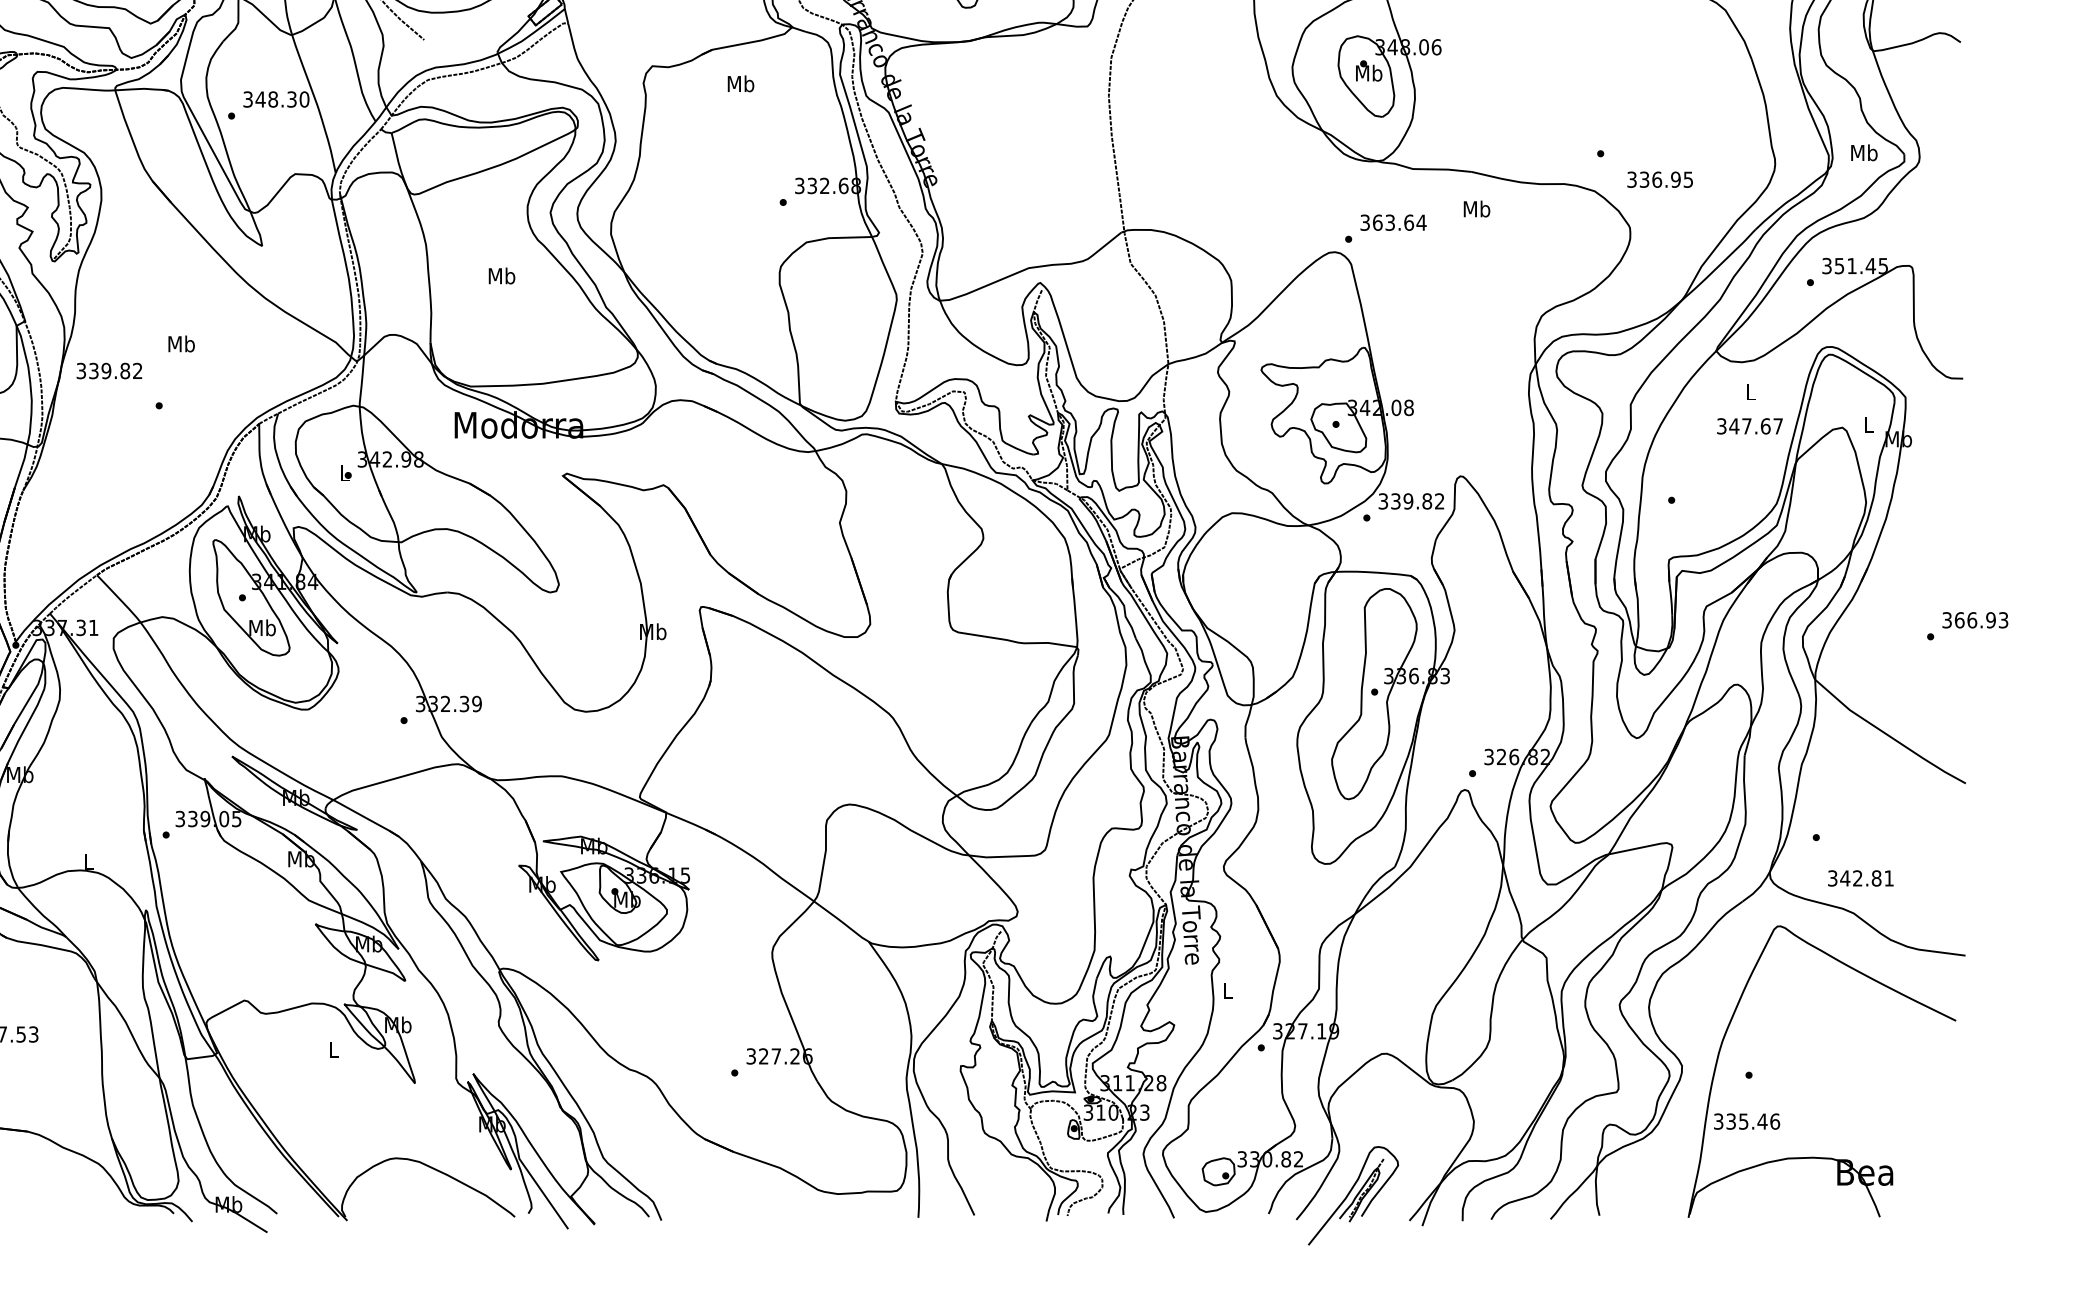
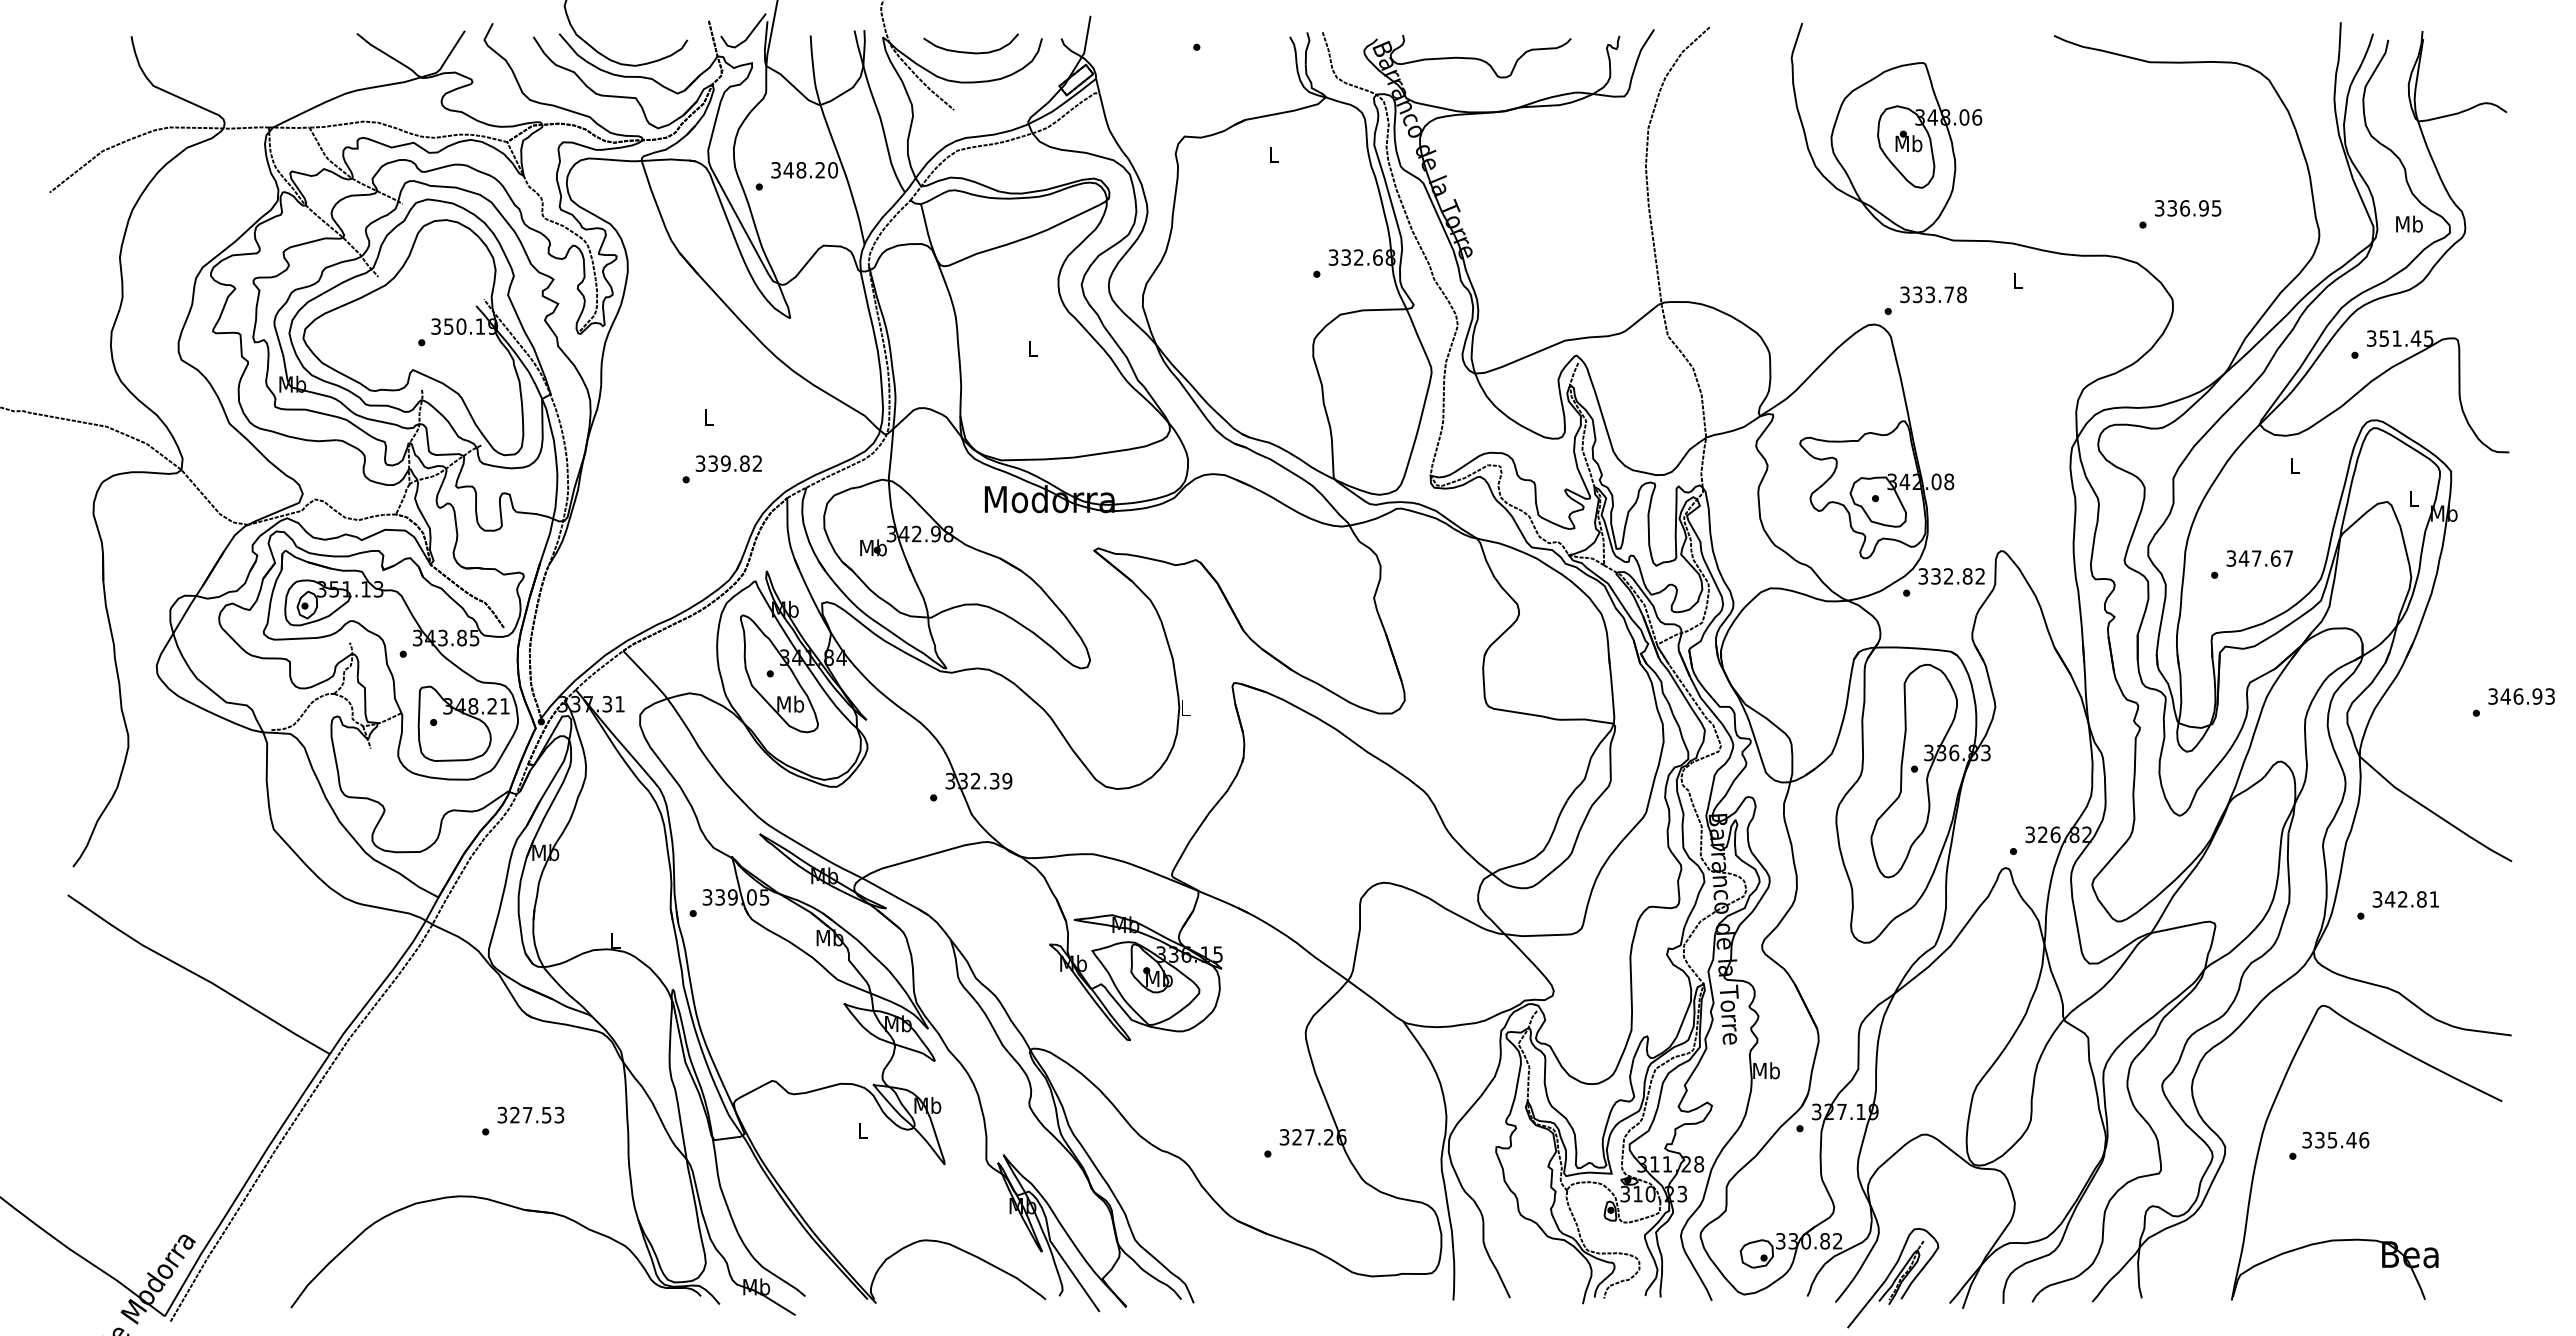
text: (740, 82) -> (1273, 153), Mb -> L
text: (292, 99) -> (820, 170), 348.30 -> 348.20
text: (1660, 179) -> (2188, 208), moved
text: (1476, 208) -> (2017, 280), Mb -> L
text: (1399, 222) -> (1939, 294), 363.64 -> 333.78
text: (501, 275) -> (1032, 348), Mb -> L
text: (181, 343) -> (708, 416), Mb -> L
text: (109, 370) -> (728, 463), moved
text: (1749, 426) -> (2259, 558), moved
text: (344, 472) -> (873, 547), L -> Mb
text: (1408, 501) -> (1948, 576), 339.82 -> 332.82
text: (1959, 620) -> (2505, 696), 366.93 -> 346.93
text: (653, 631) -> (1185, 707), Mb -> L
text: (1860, 878) -> (2405, 899), moved
text: (1228, 990) -> (1766, 1070), L -> Mb
text: (1746, 1120) -> (2335, 1139), moved

